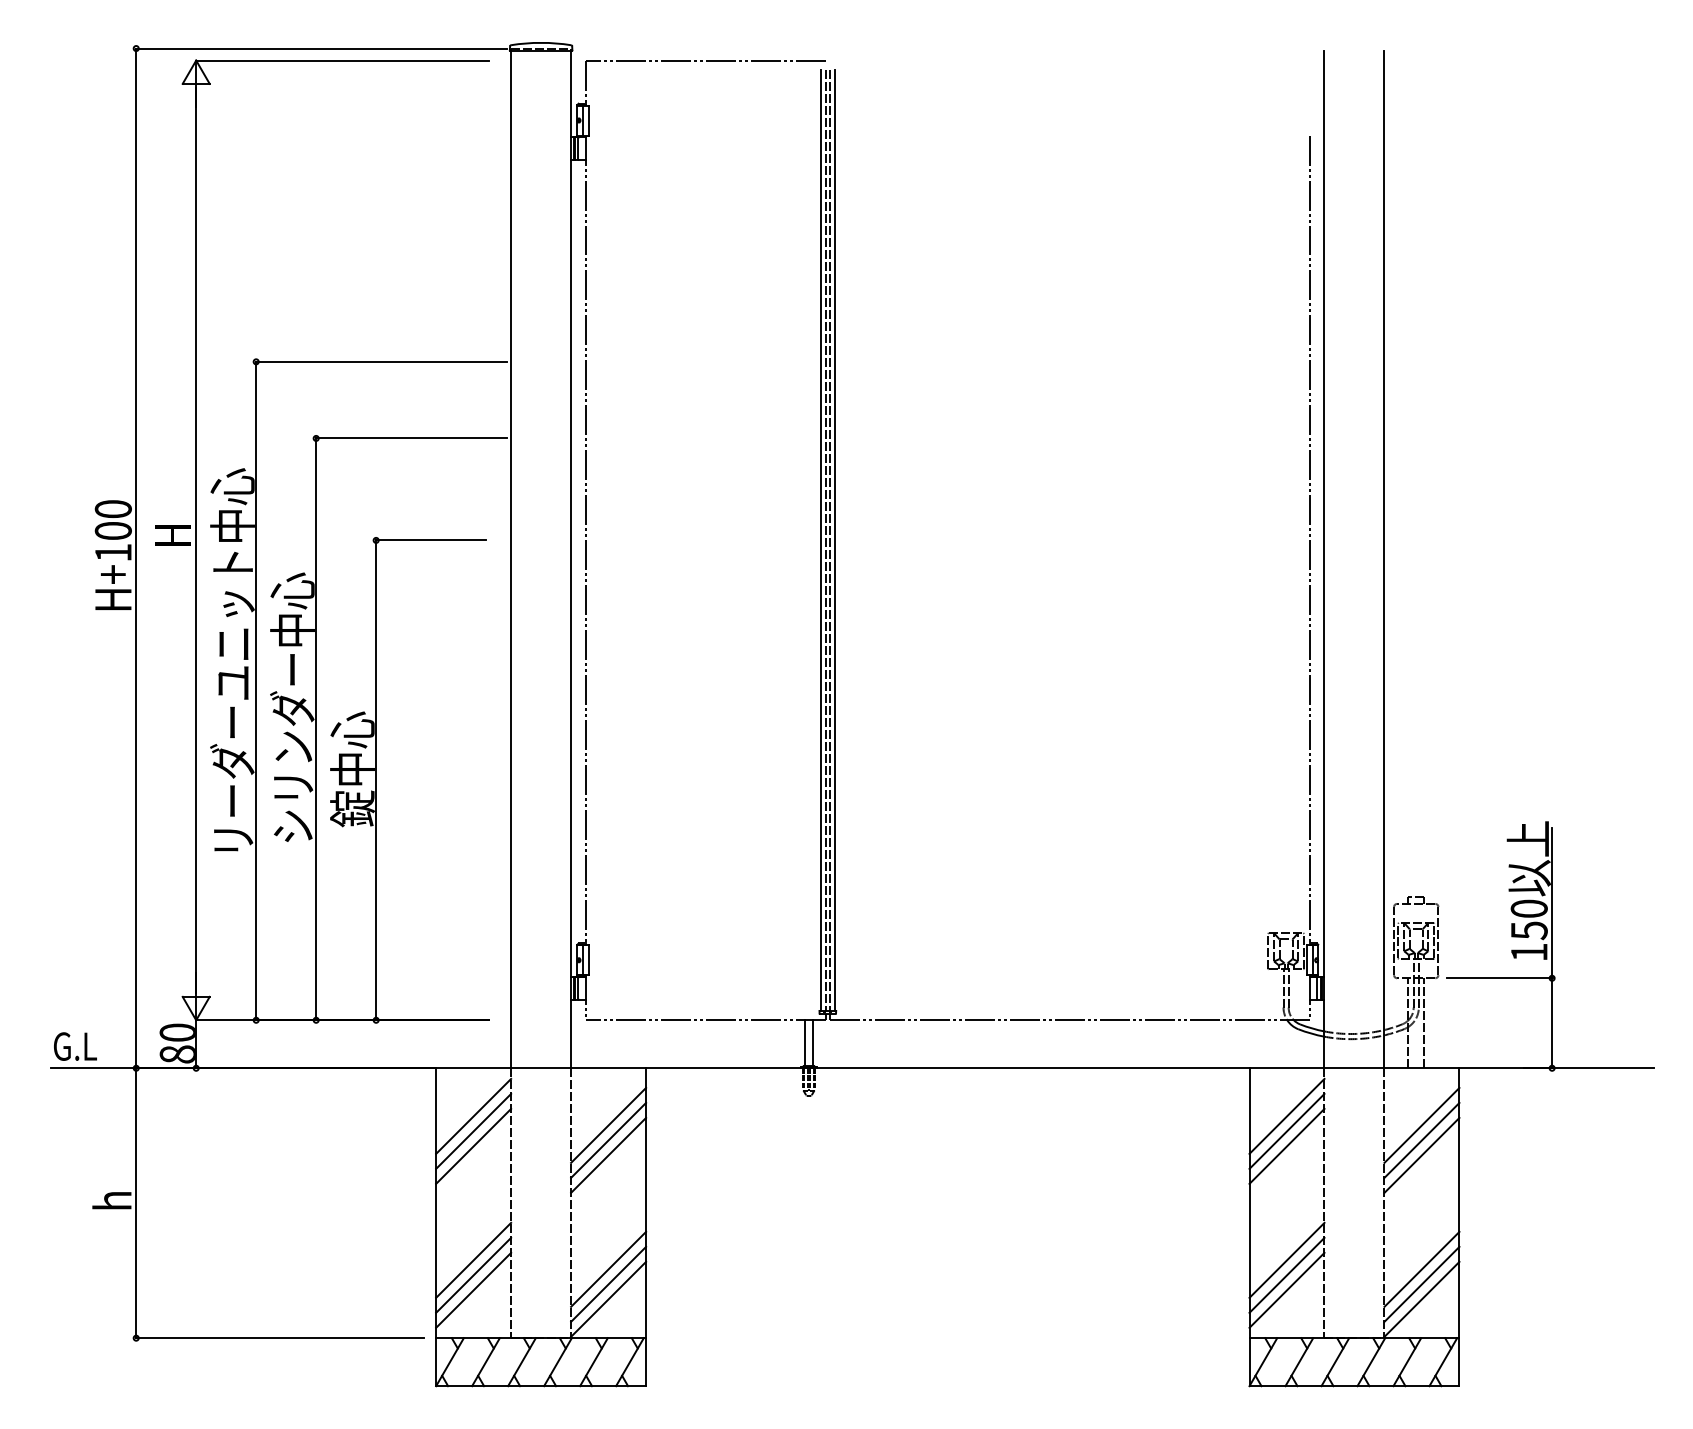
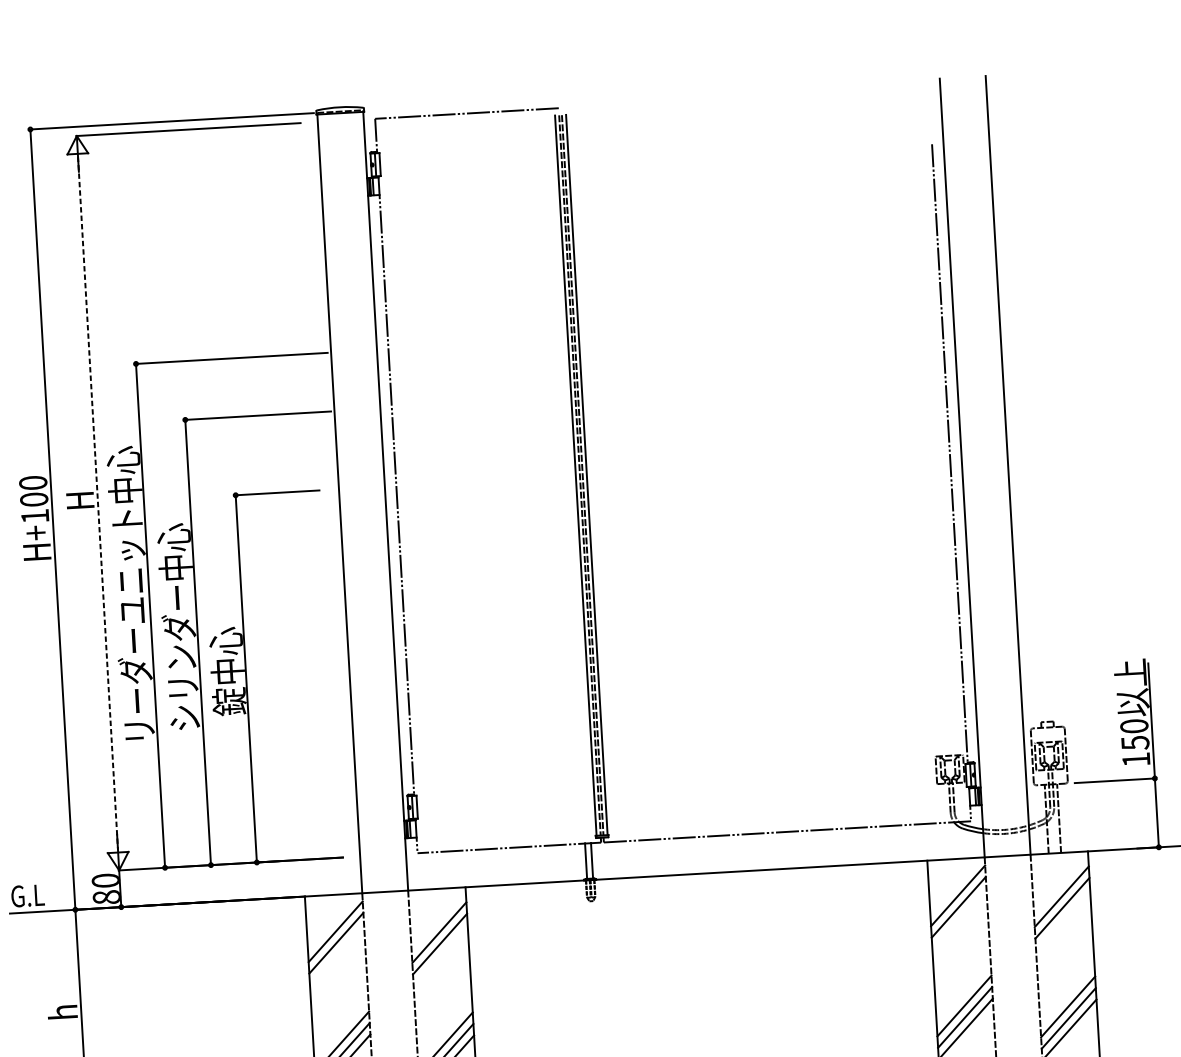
line: (196, 540) -> (98, 503), solid -> dashed
line: (473, 1145) -> (336, 954), removed
line: (1286, 1145) -> (959, 918), removed
line: (608, 1154) -> (440, 954), removed
line: (1421, 1154) -> (1062, 919), removed

